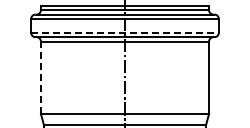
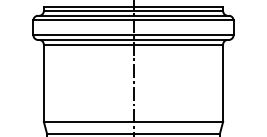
line: (125, 32) -> (134, 34), dashed -> solid
line: (40, 77) -> (43, 82), dashed -> solid

